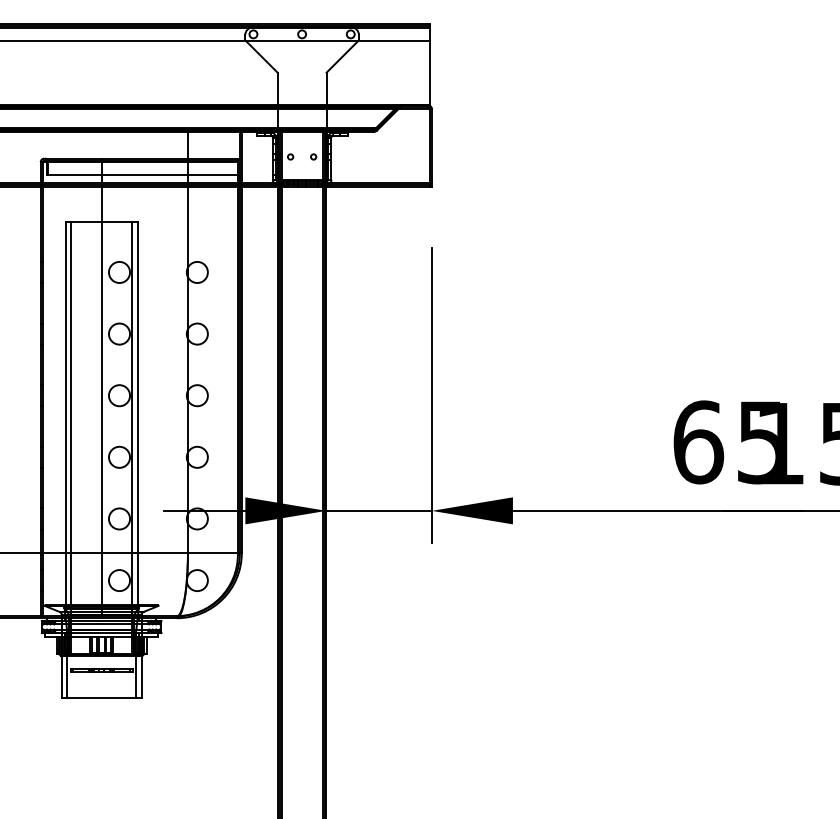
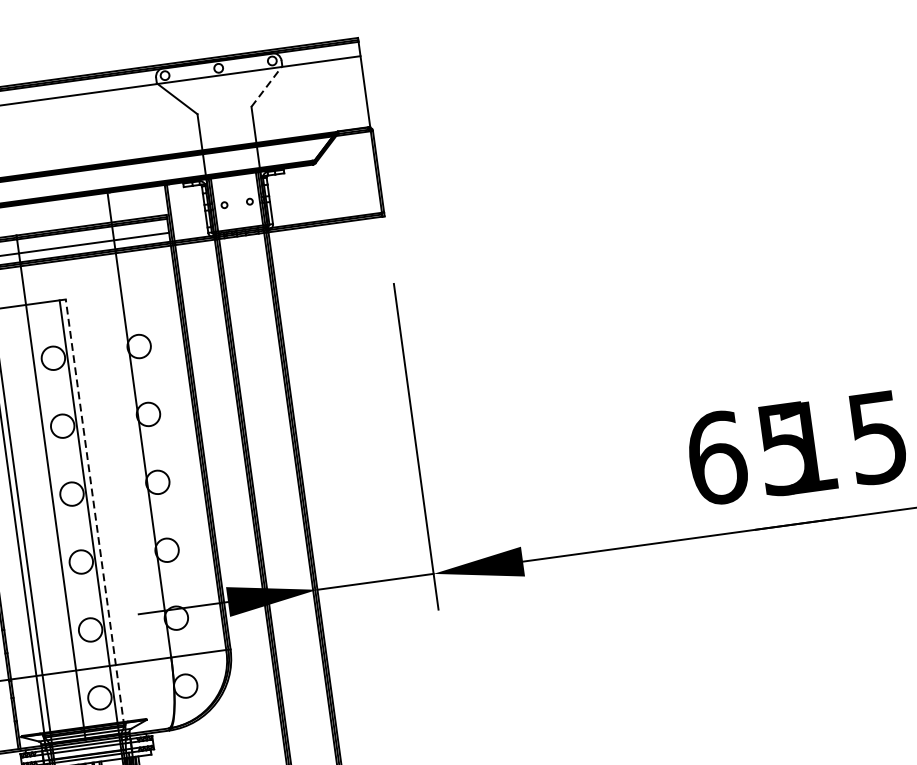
line: (342, 56) -> (266, 86), solid -> dashed
line: (137, 415) -> (94, 513), solid -> dashed

